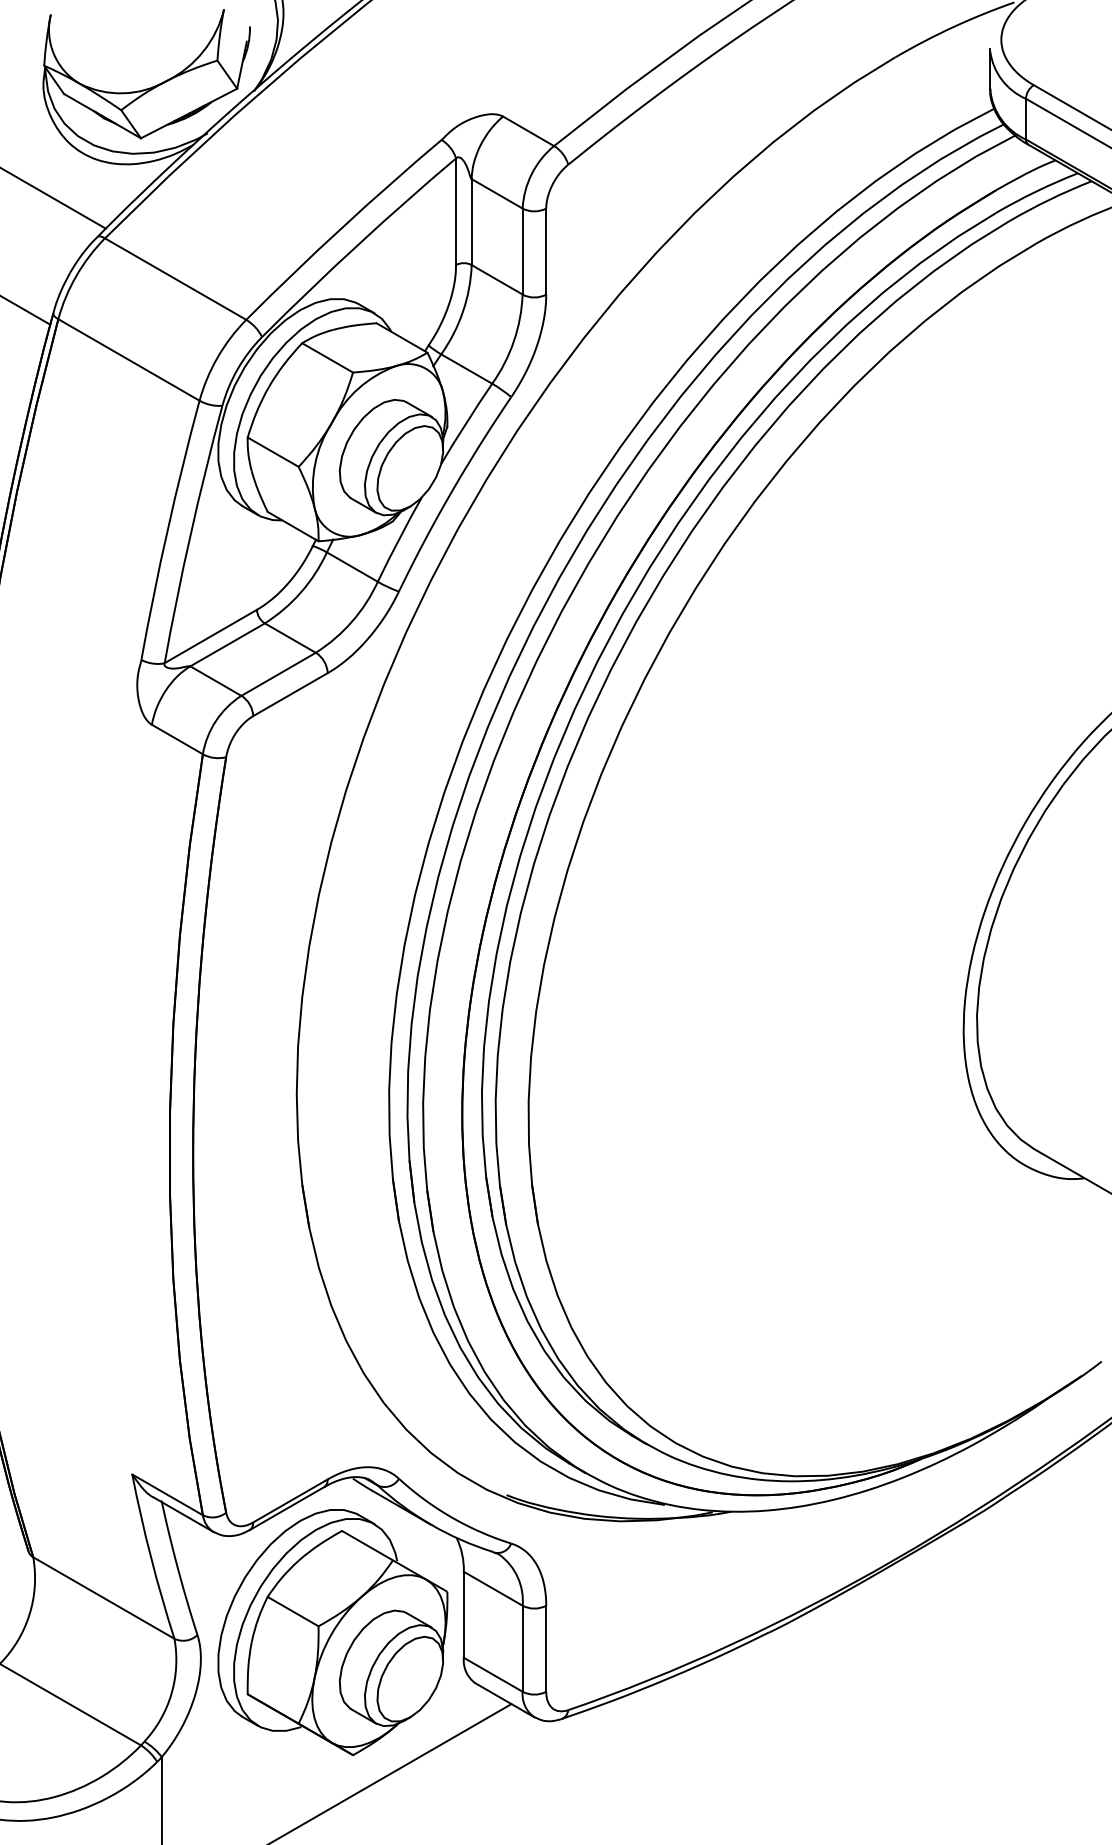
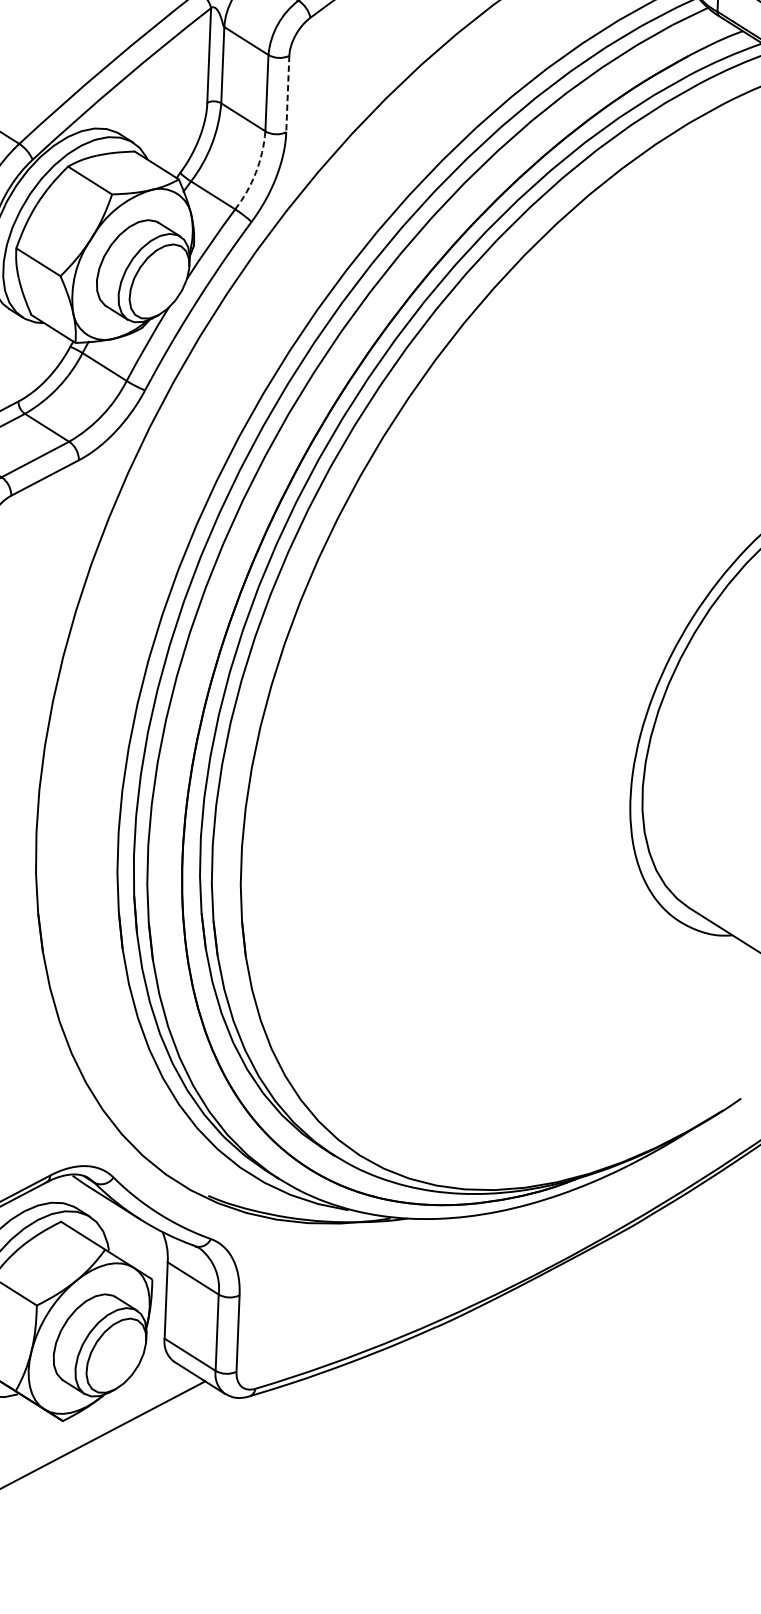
line: (546, 251) -> (288, 93), solid -> dashed
arc: (513, 341) -> (255, 172), solid -> dashed

